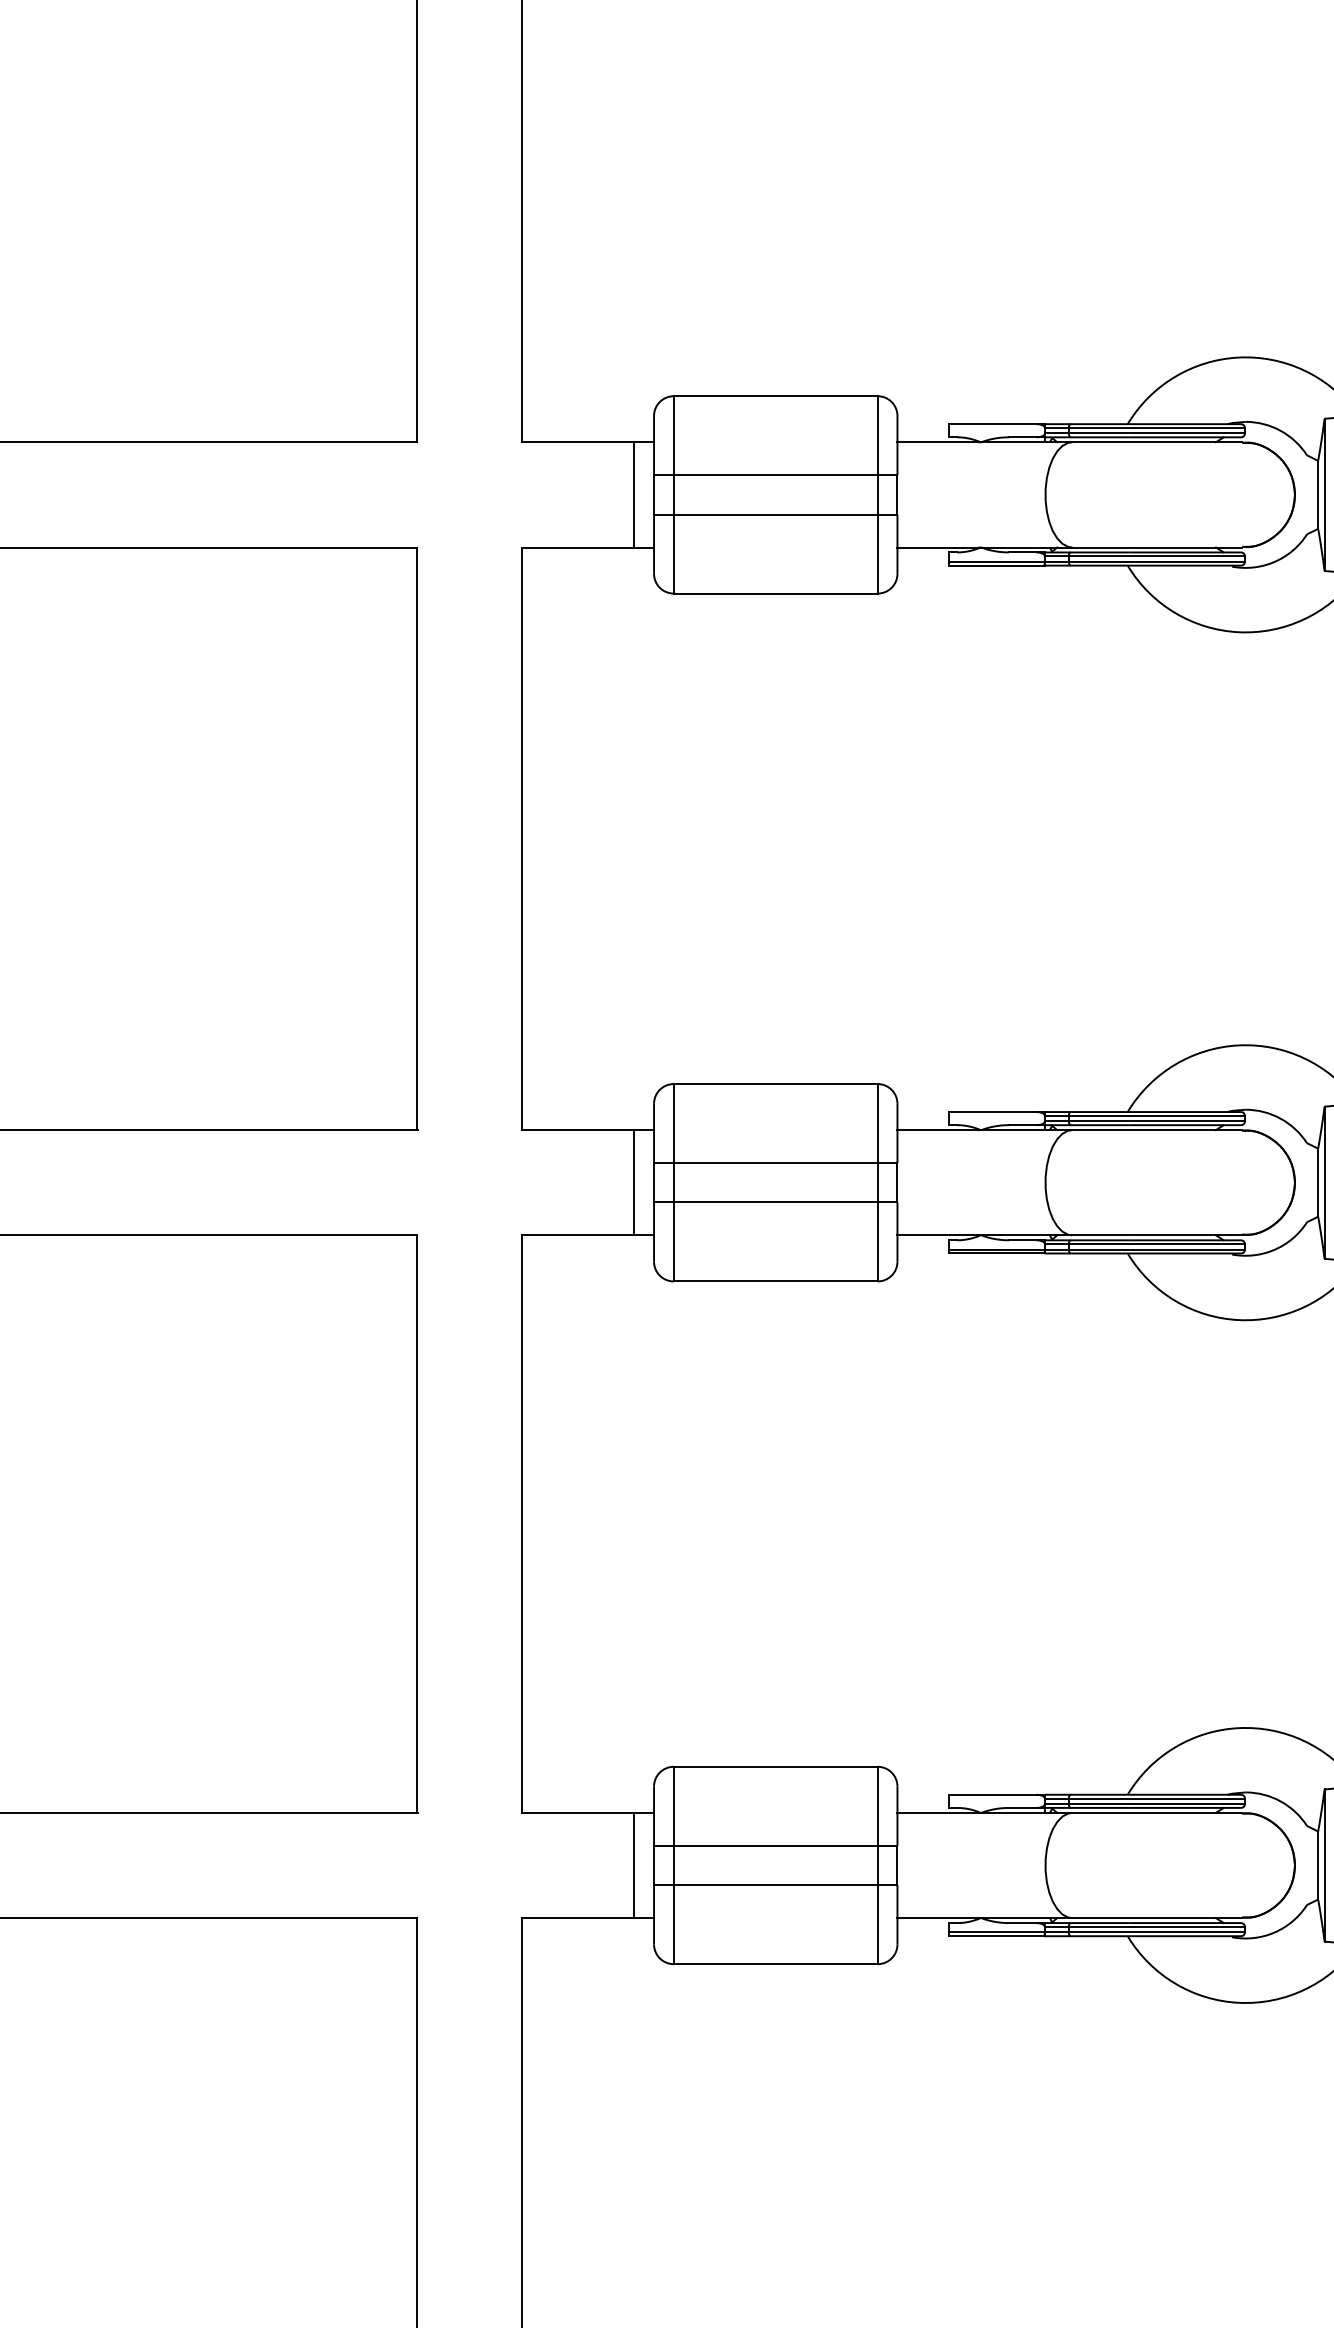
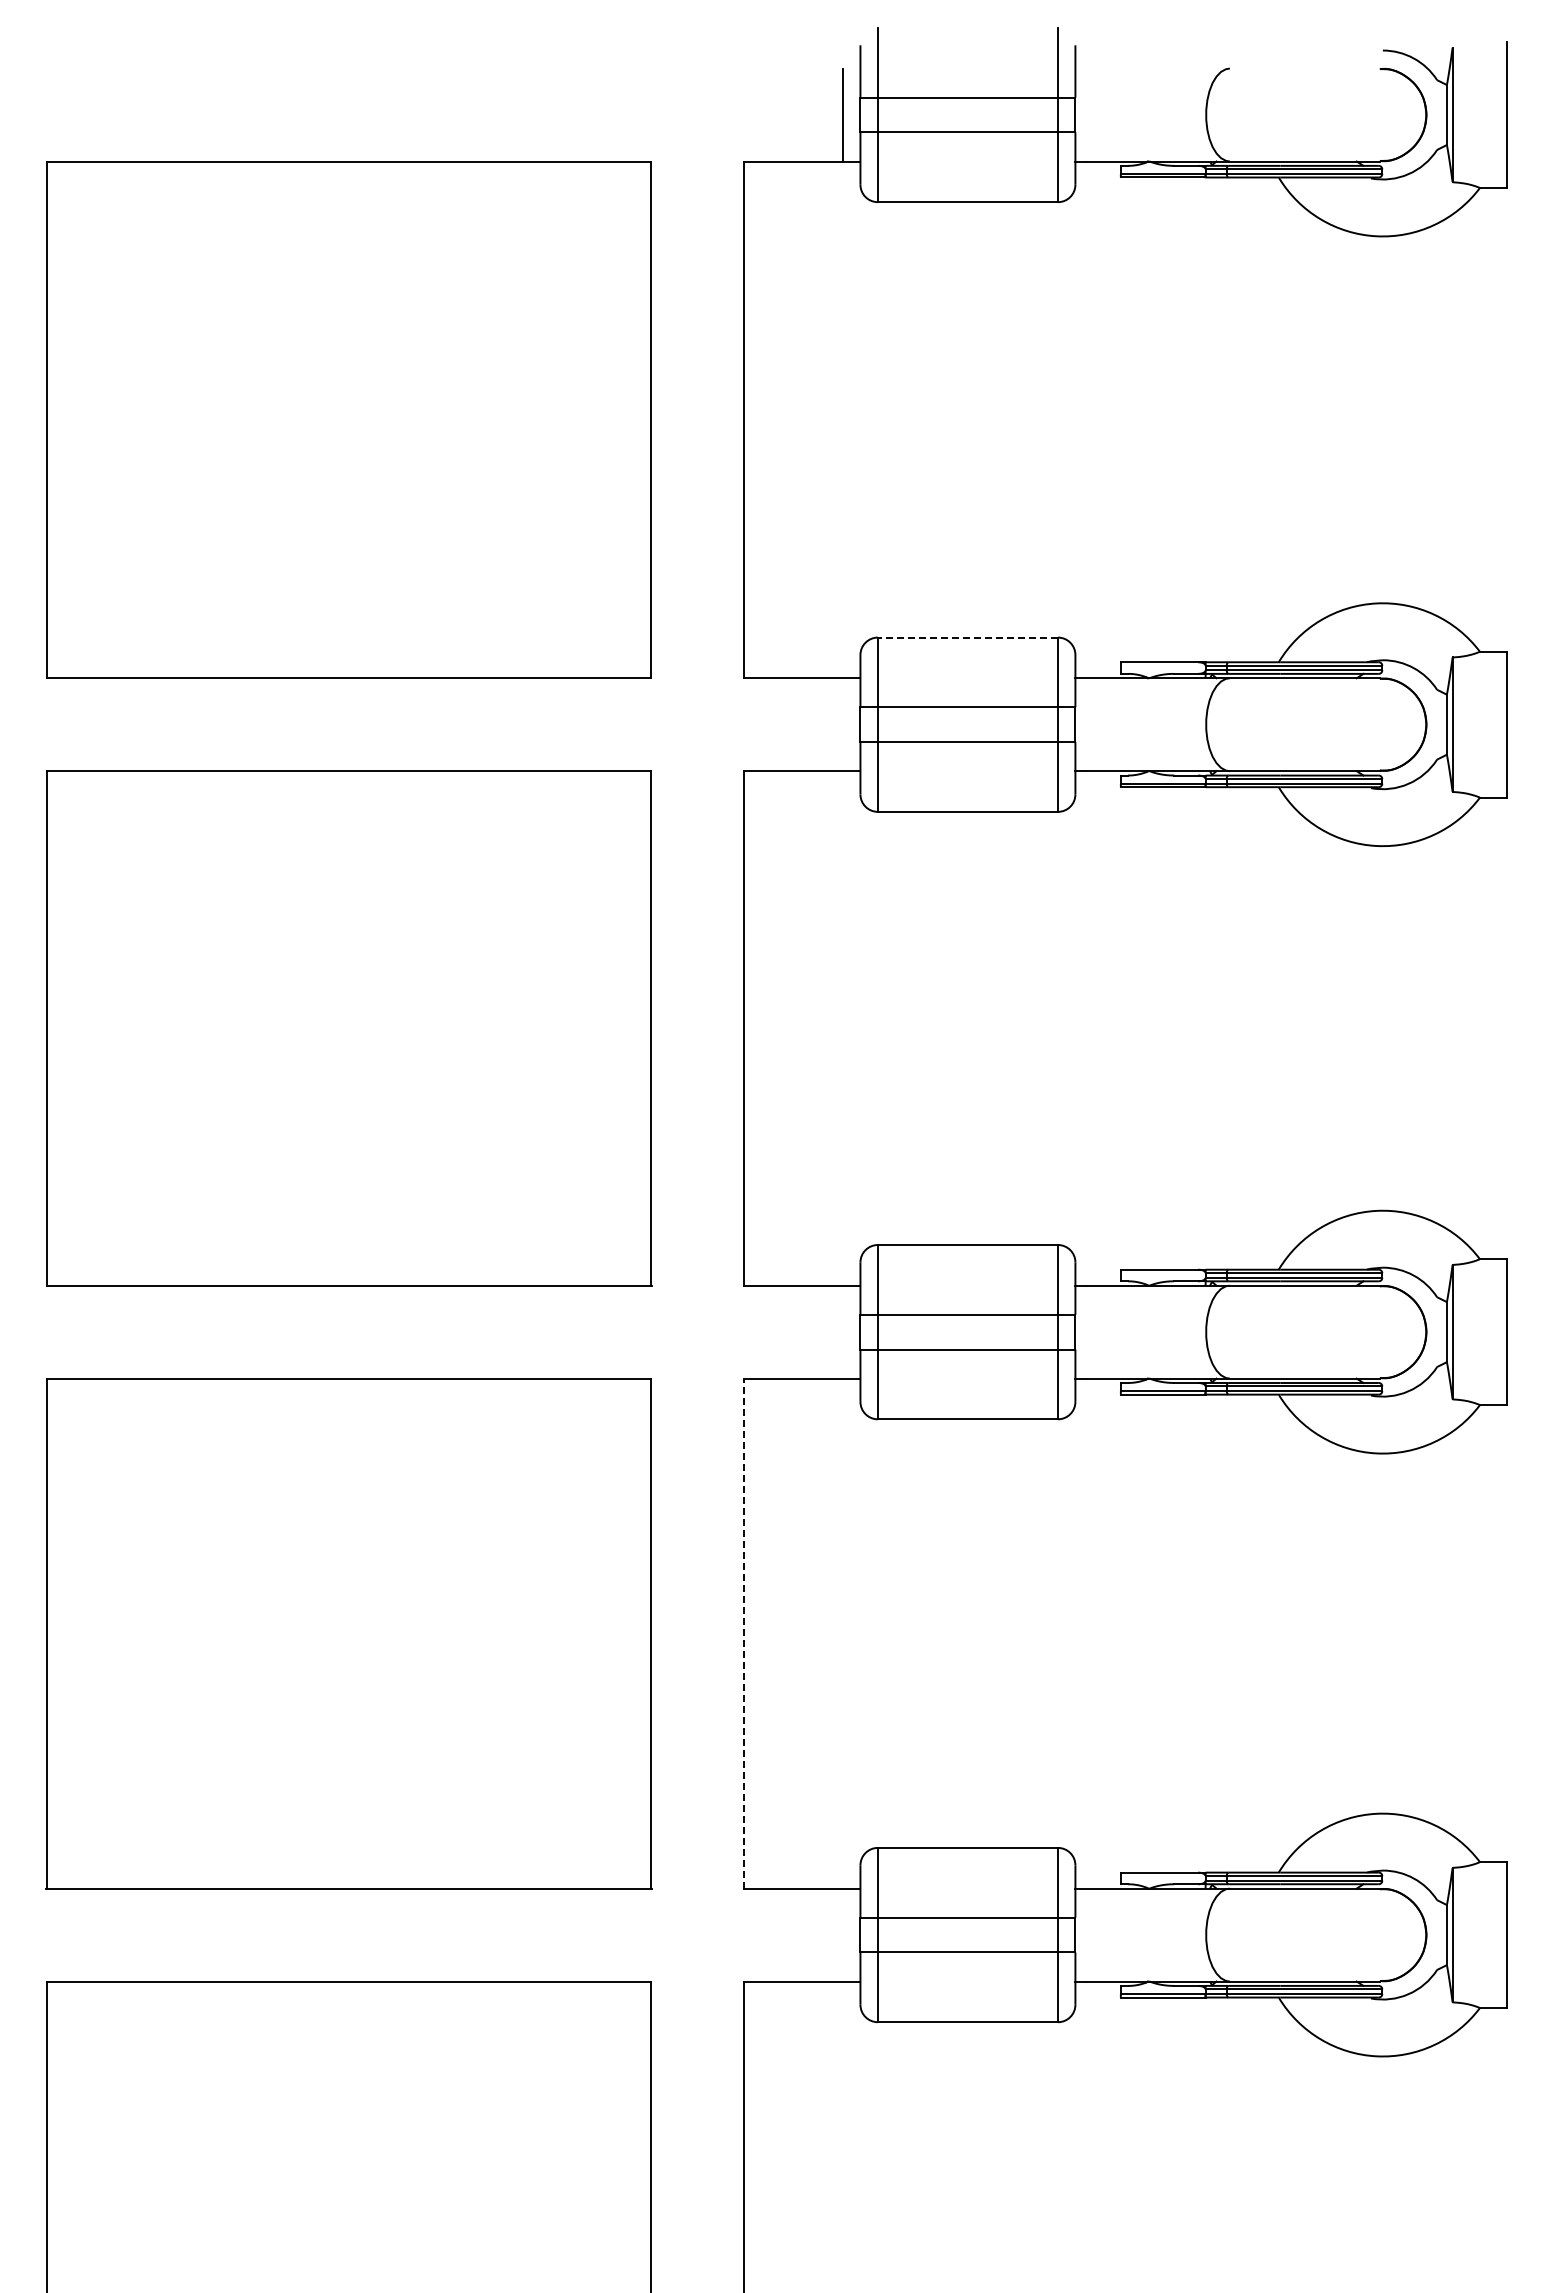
line: (775, 396) -> (967, 637), solid -> dashed
line: (634, 494) -> (843, 724), removed
line: (634, 1182) -> (843, 1331), removed
line: (522, 1523) -> (744, 1633), solid -> dashed
line: (634, 1864) -> (843, 1934), removed

